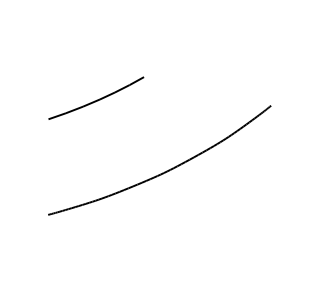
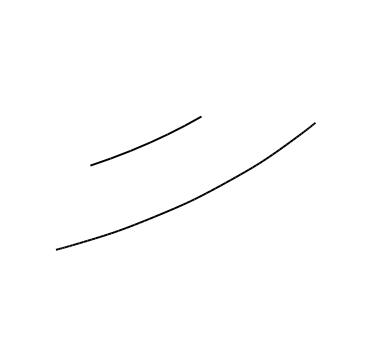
part: (95, 98) -> (145, 141), moved

